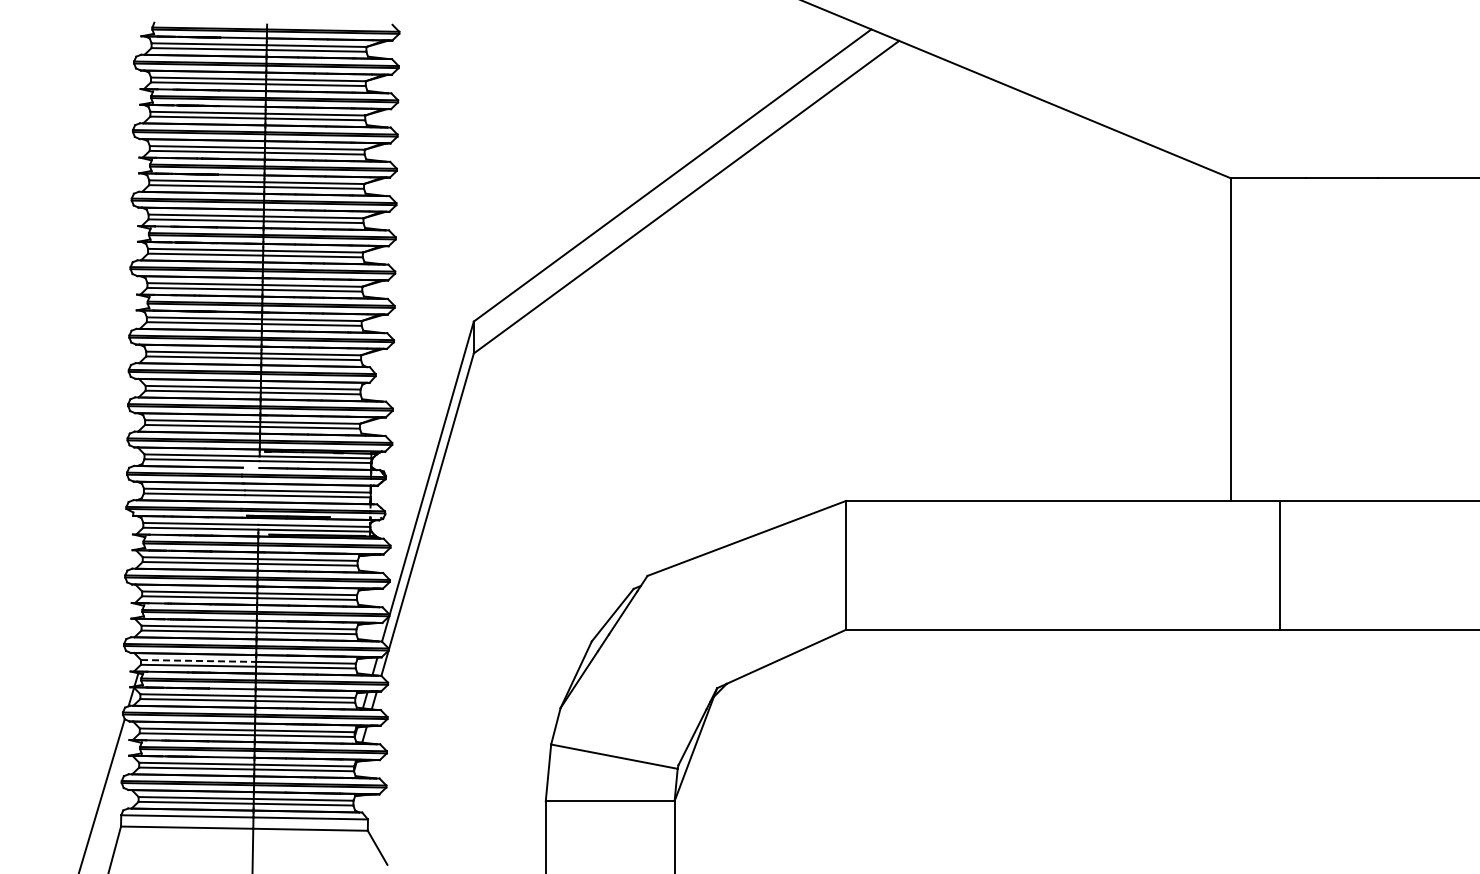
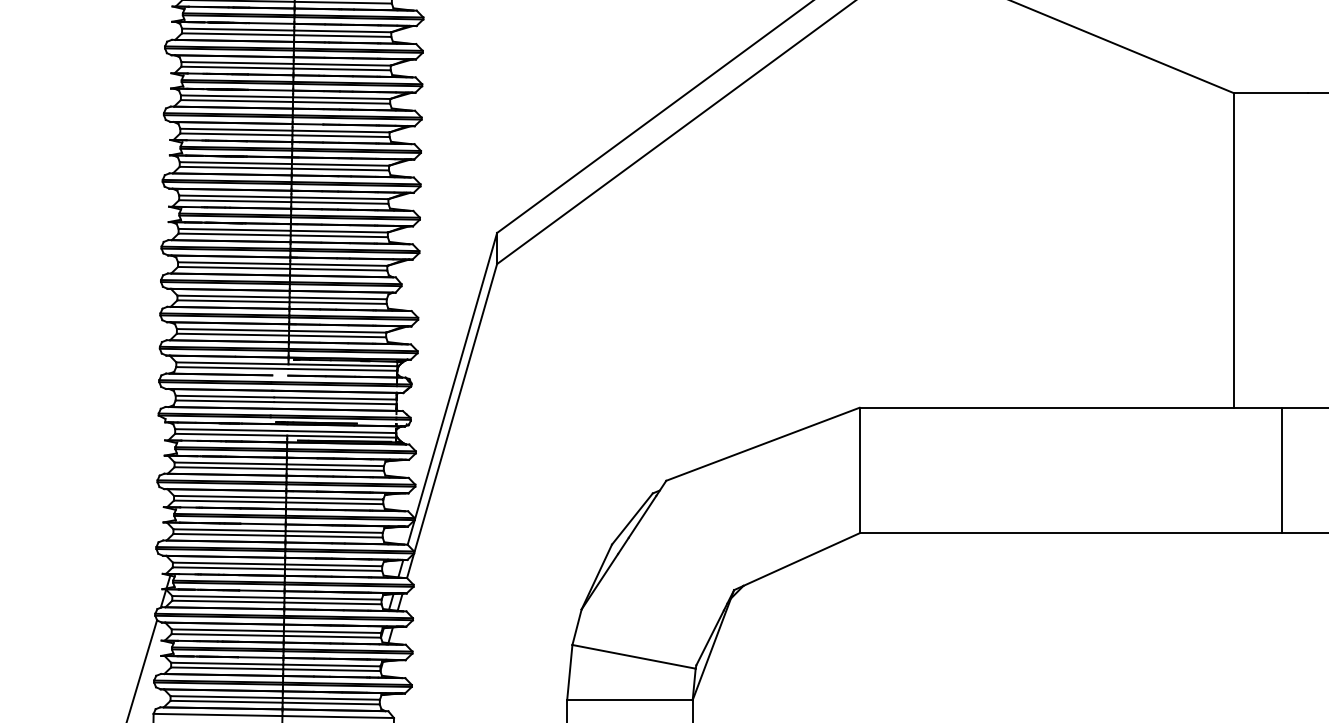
line: (198, 660) -> (228, 563), dashed -> solid

